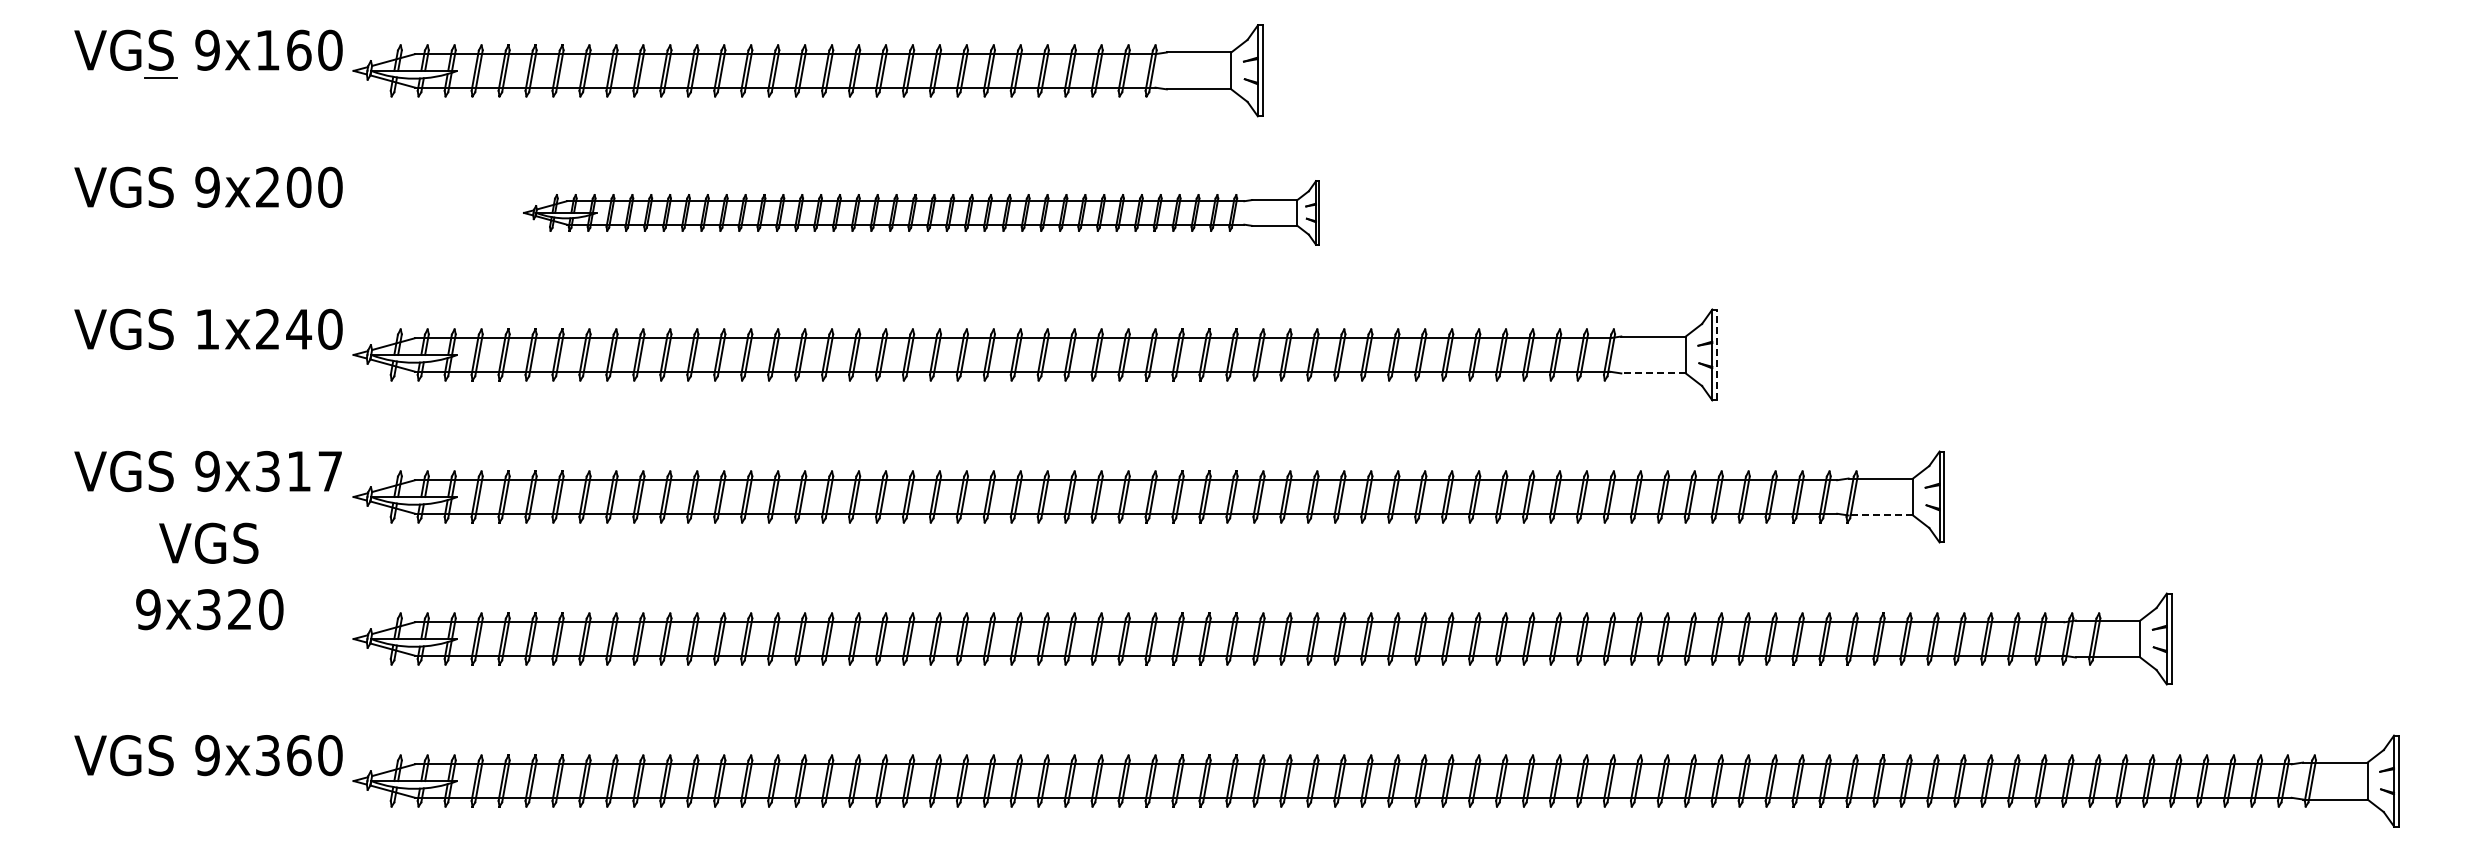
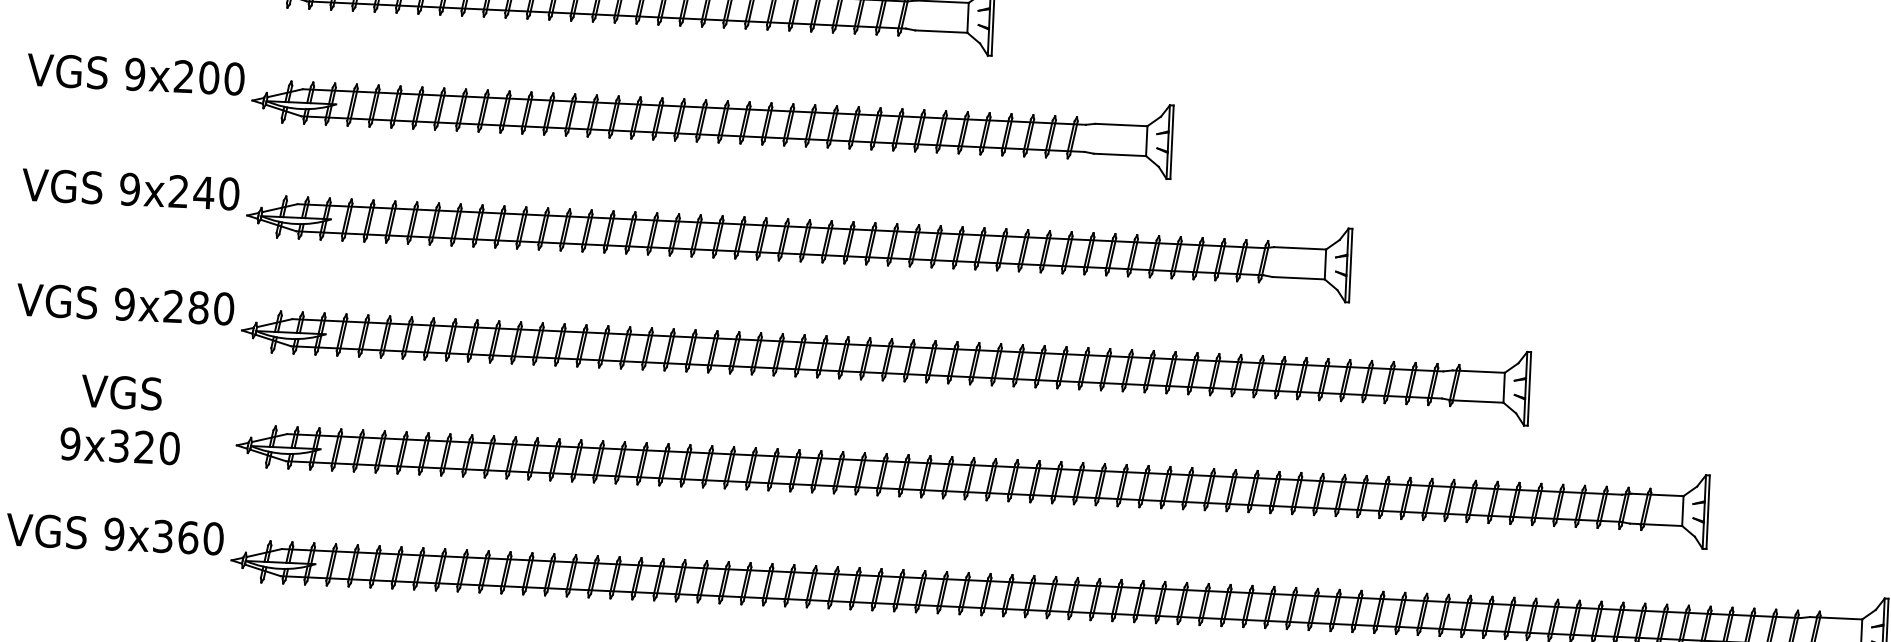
part: (921, 212) -> (712, 121), size x1.43
text: (207, 328) -> (129, 188), 1x240 -> 9x240
line: (1717, 354) -> (1351, 265), dashed -> solid
line: (1653, 373) -> (1298, 278), dashed -> solid
text: (299, 471) -> (199, 307), 9x317 -> 9x280
line: (1880, 515) -> (1477, 401), dashed -> solid
text: (209, 576) -> (121, 419), moved

